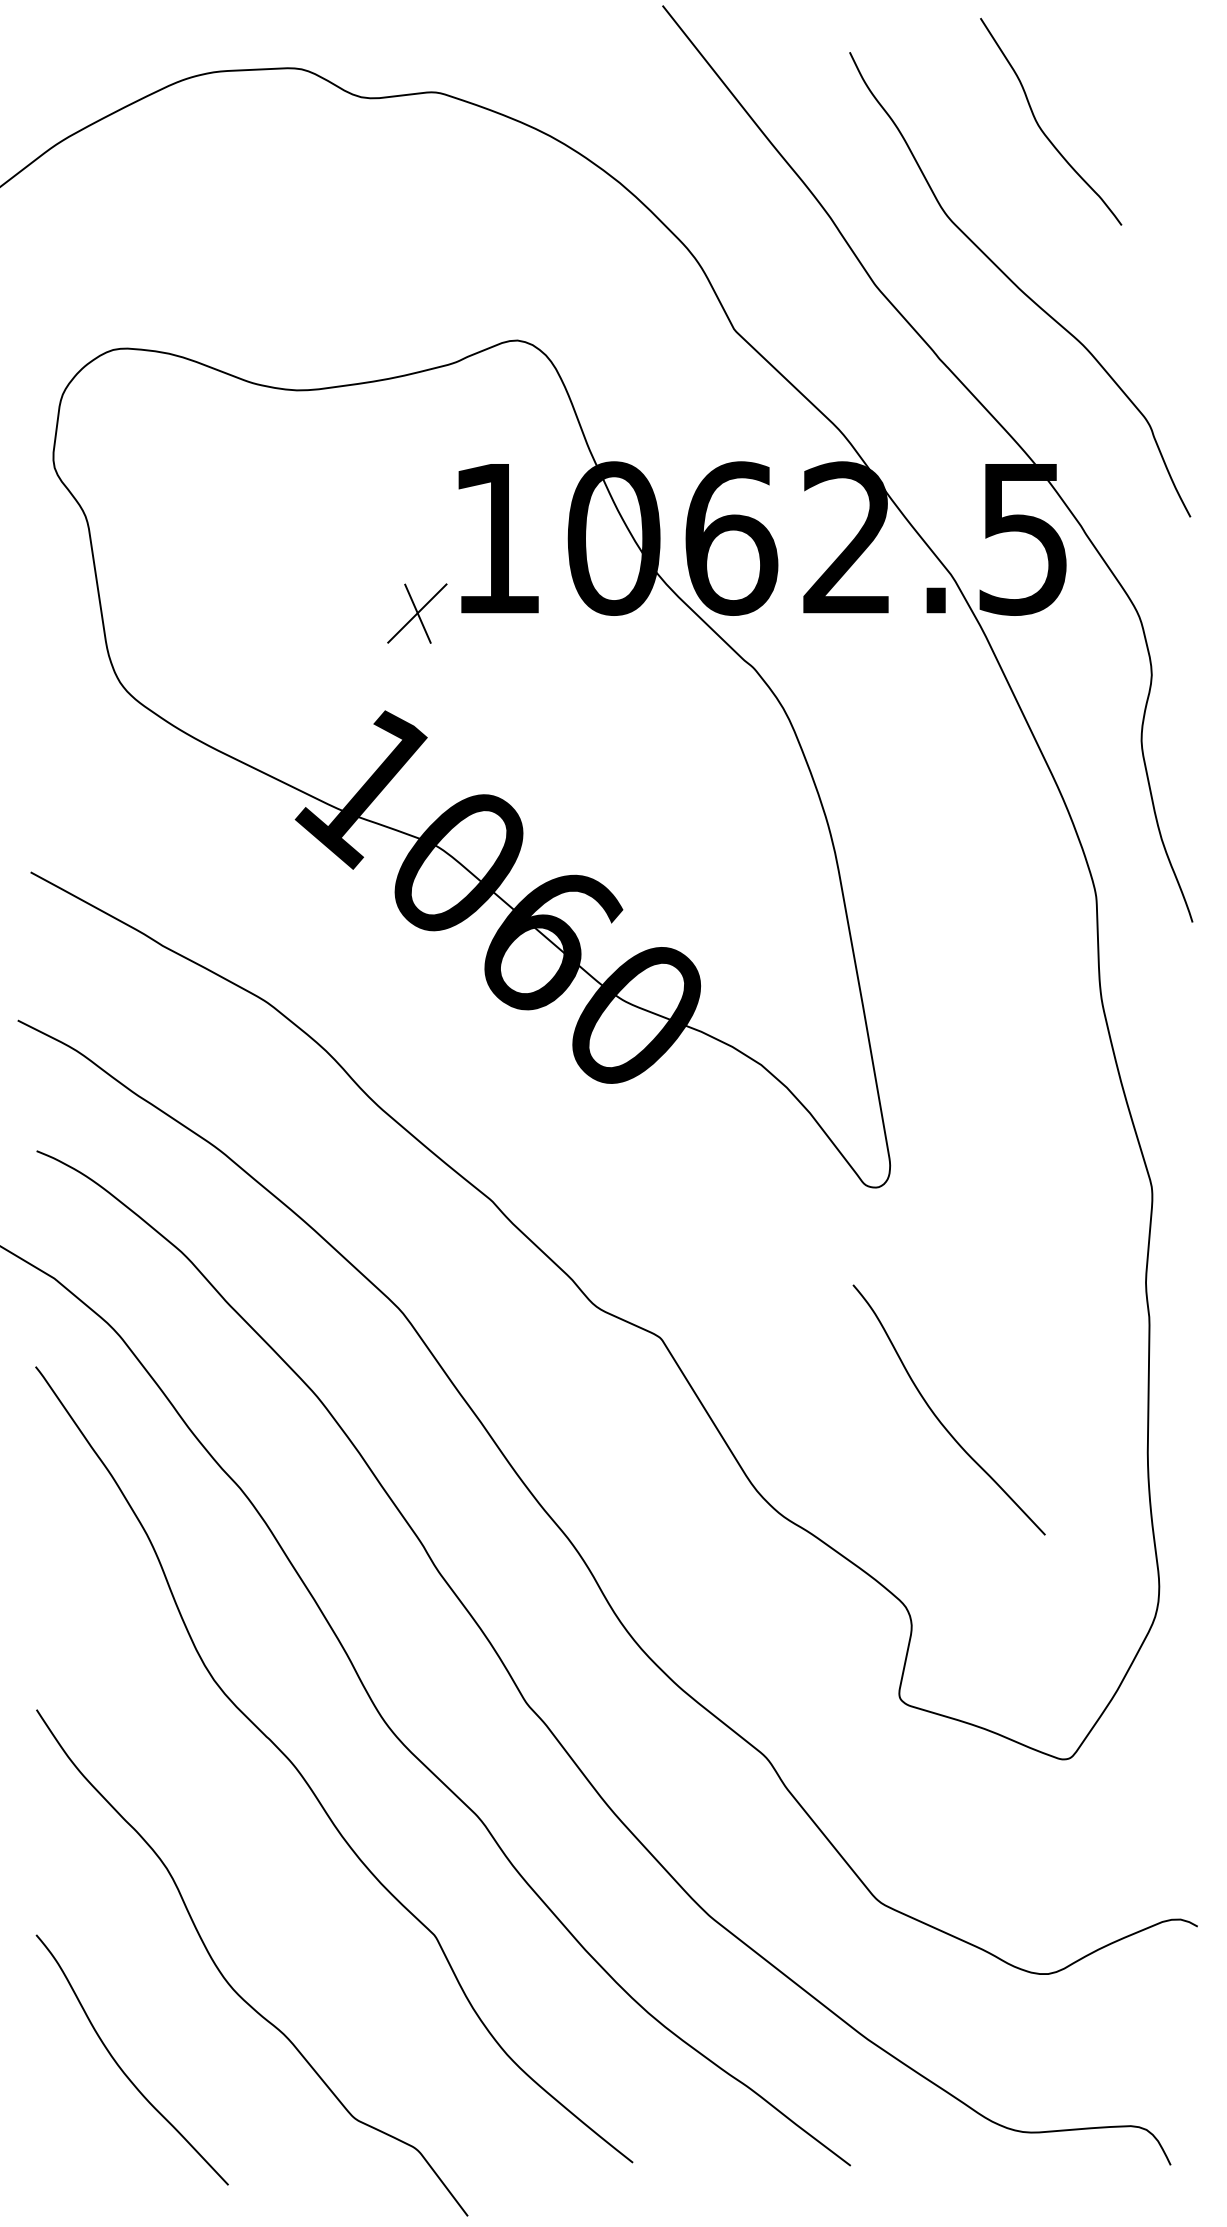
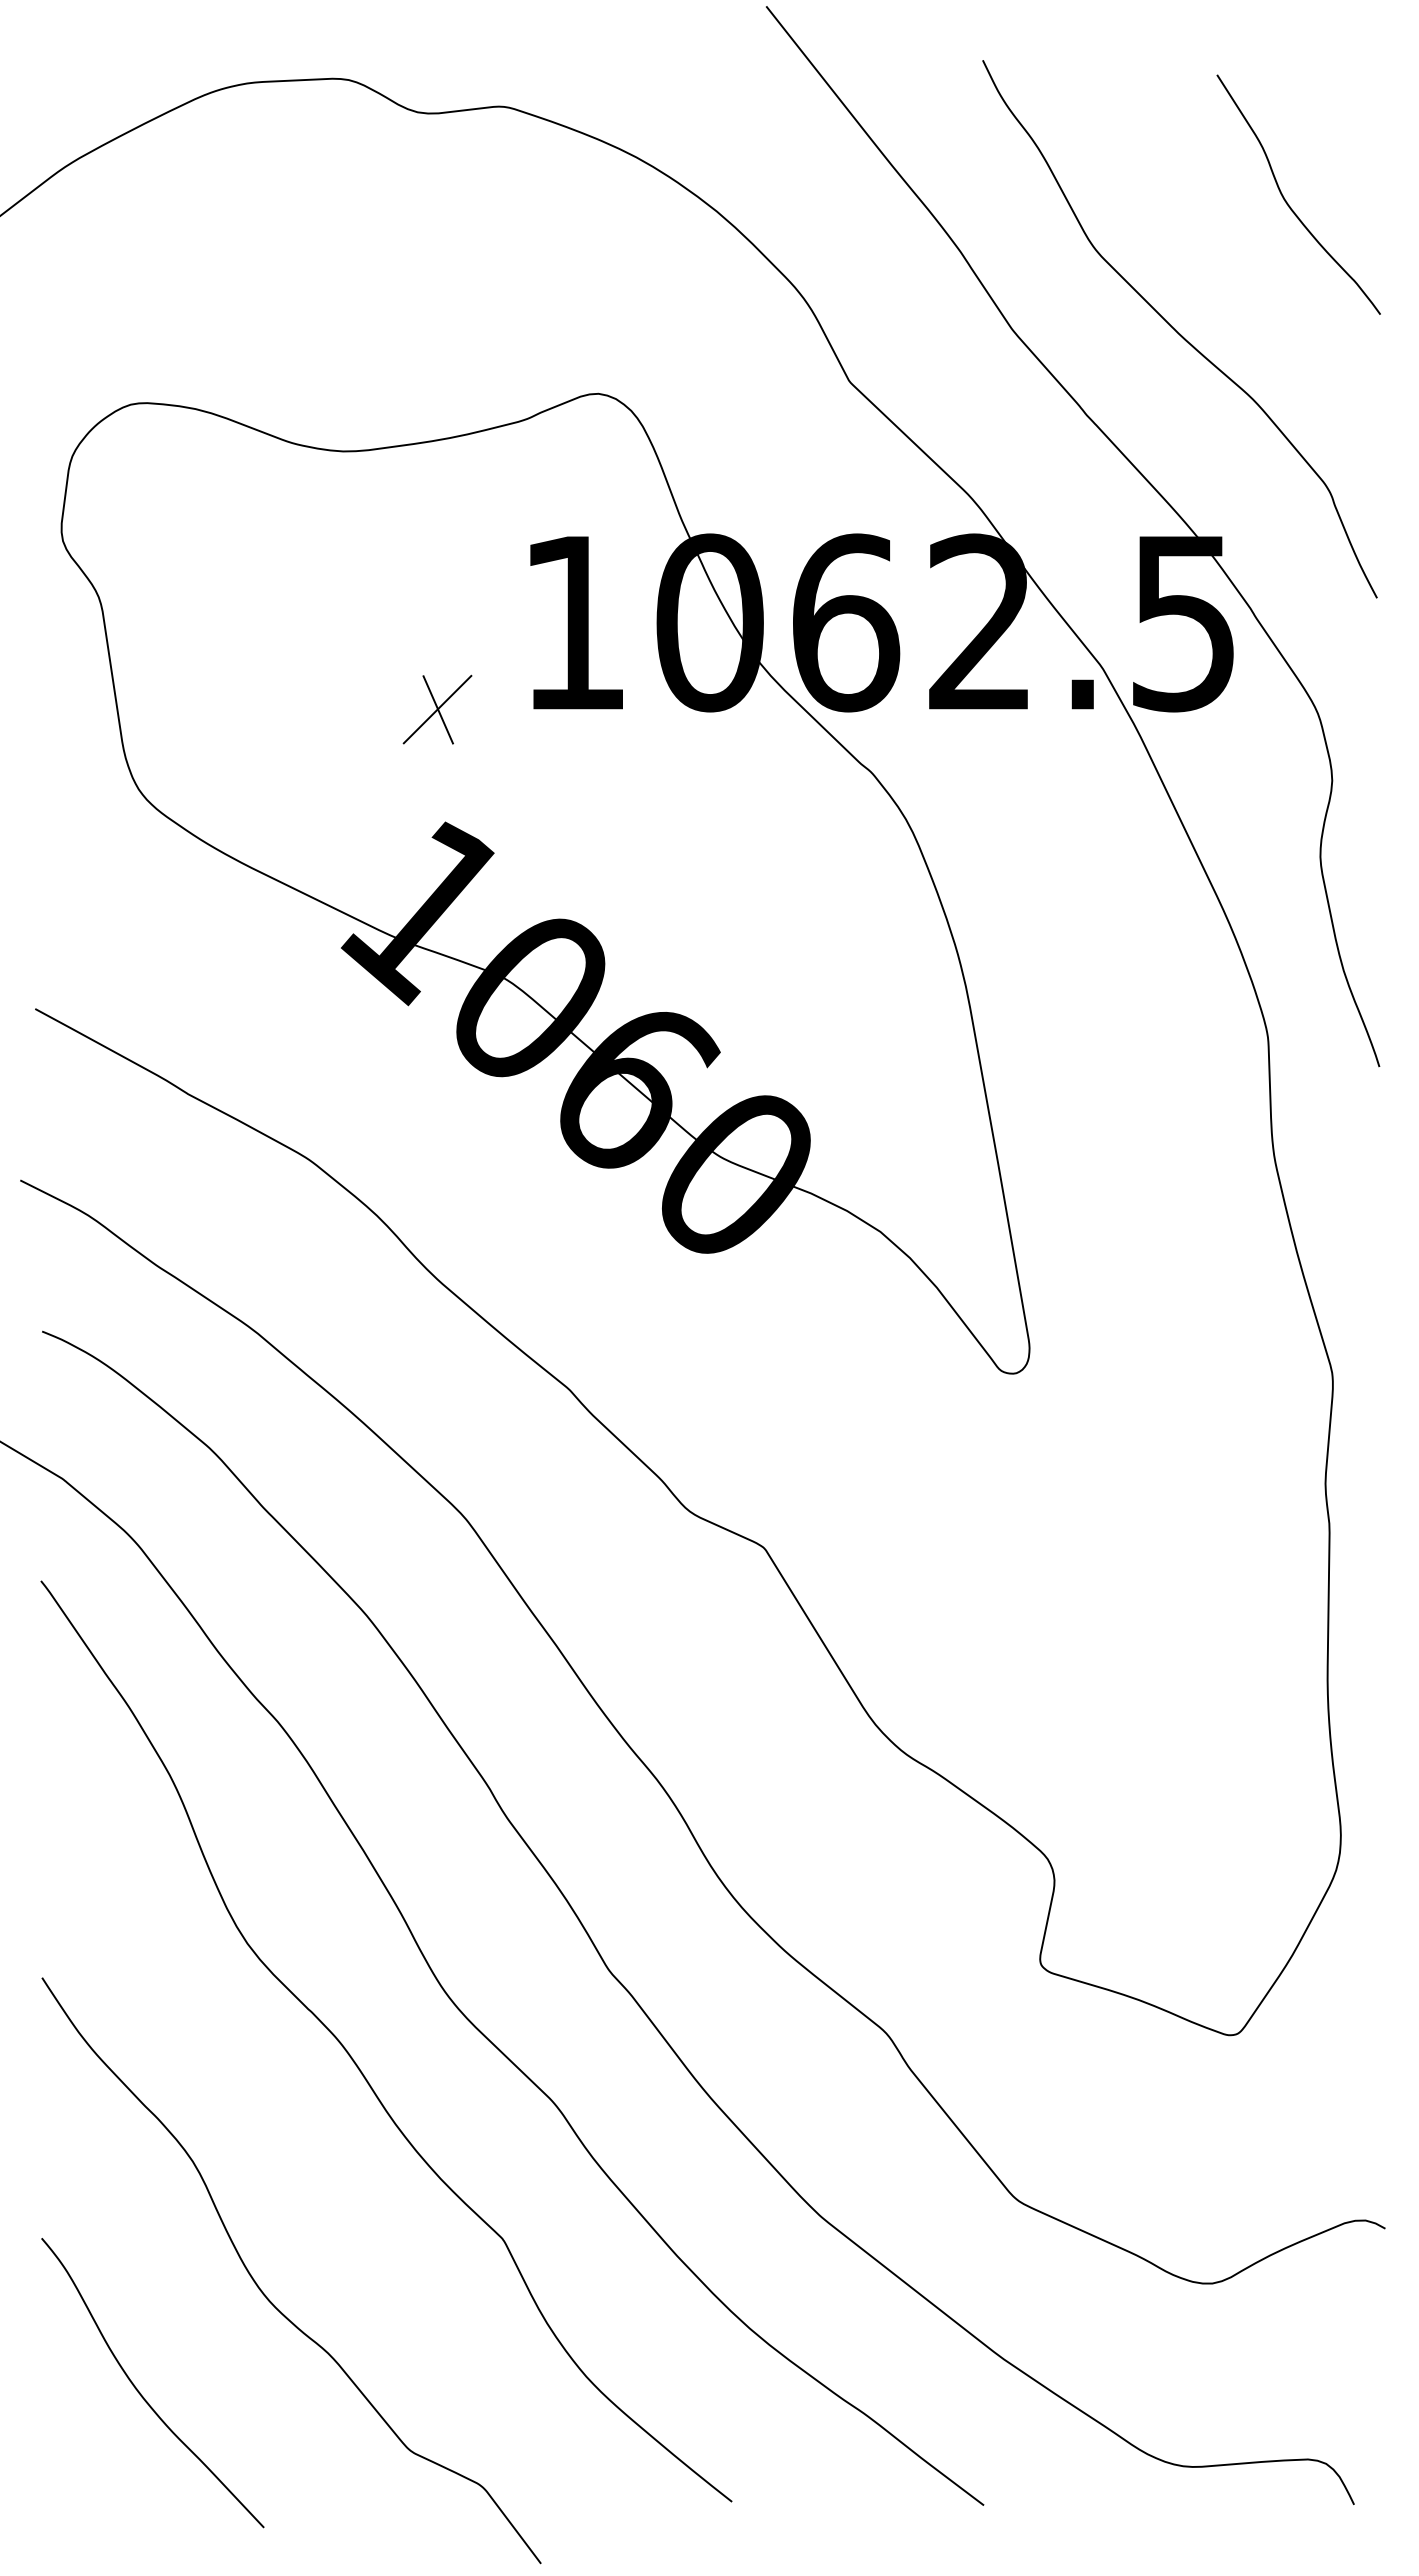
curve: (1040, 126) -> (1286, 200), moved
part: (417, 613) -> (437, 709), moved
curve: (938, 1418) -> (1085, 1640), removed

